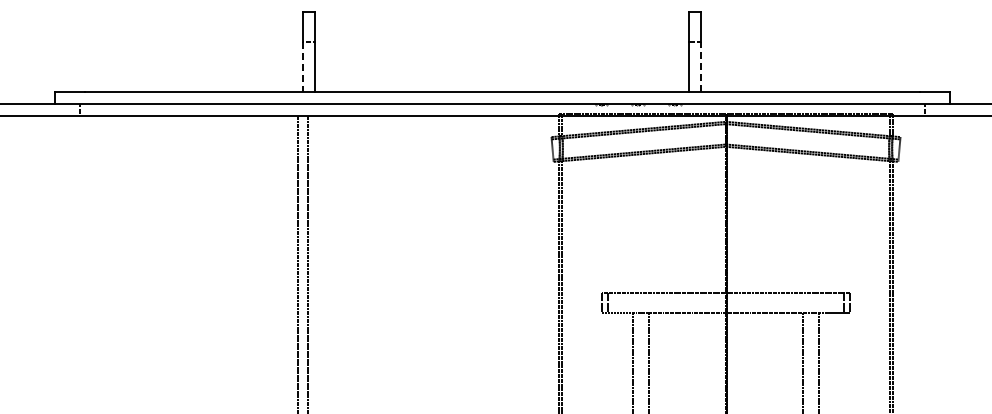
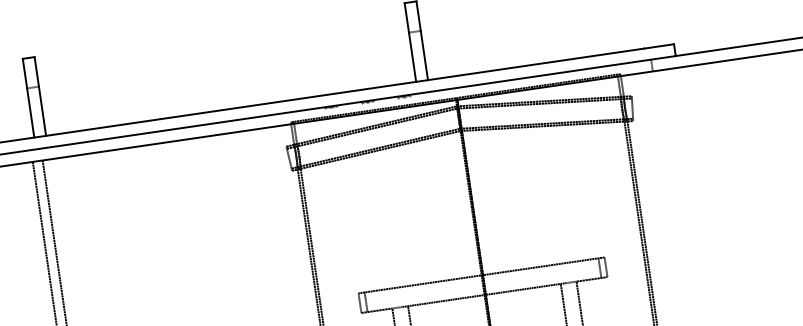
line: (303, 66) -> (30, 112), dashed -> solid
line: (701, 66) -> (424, 55), dashed -> solid

